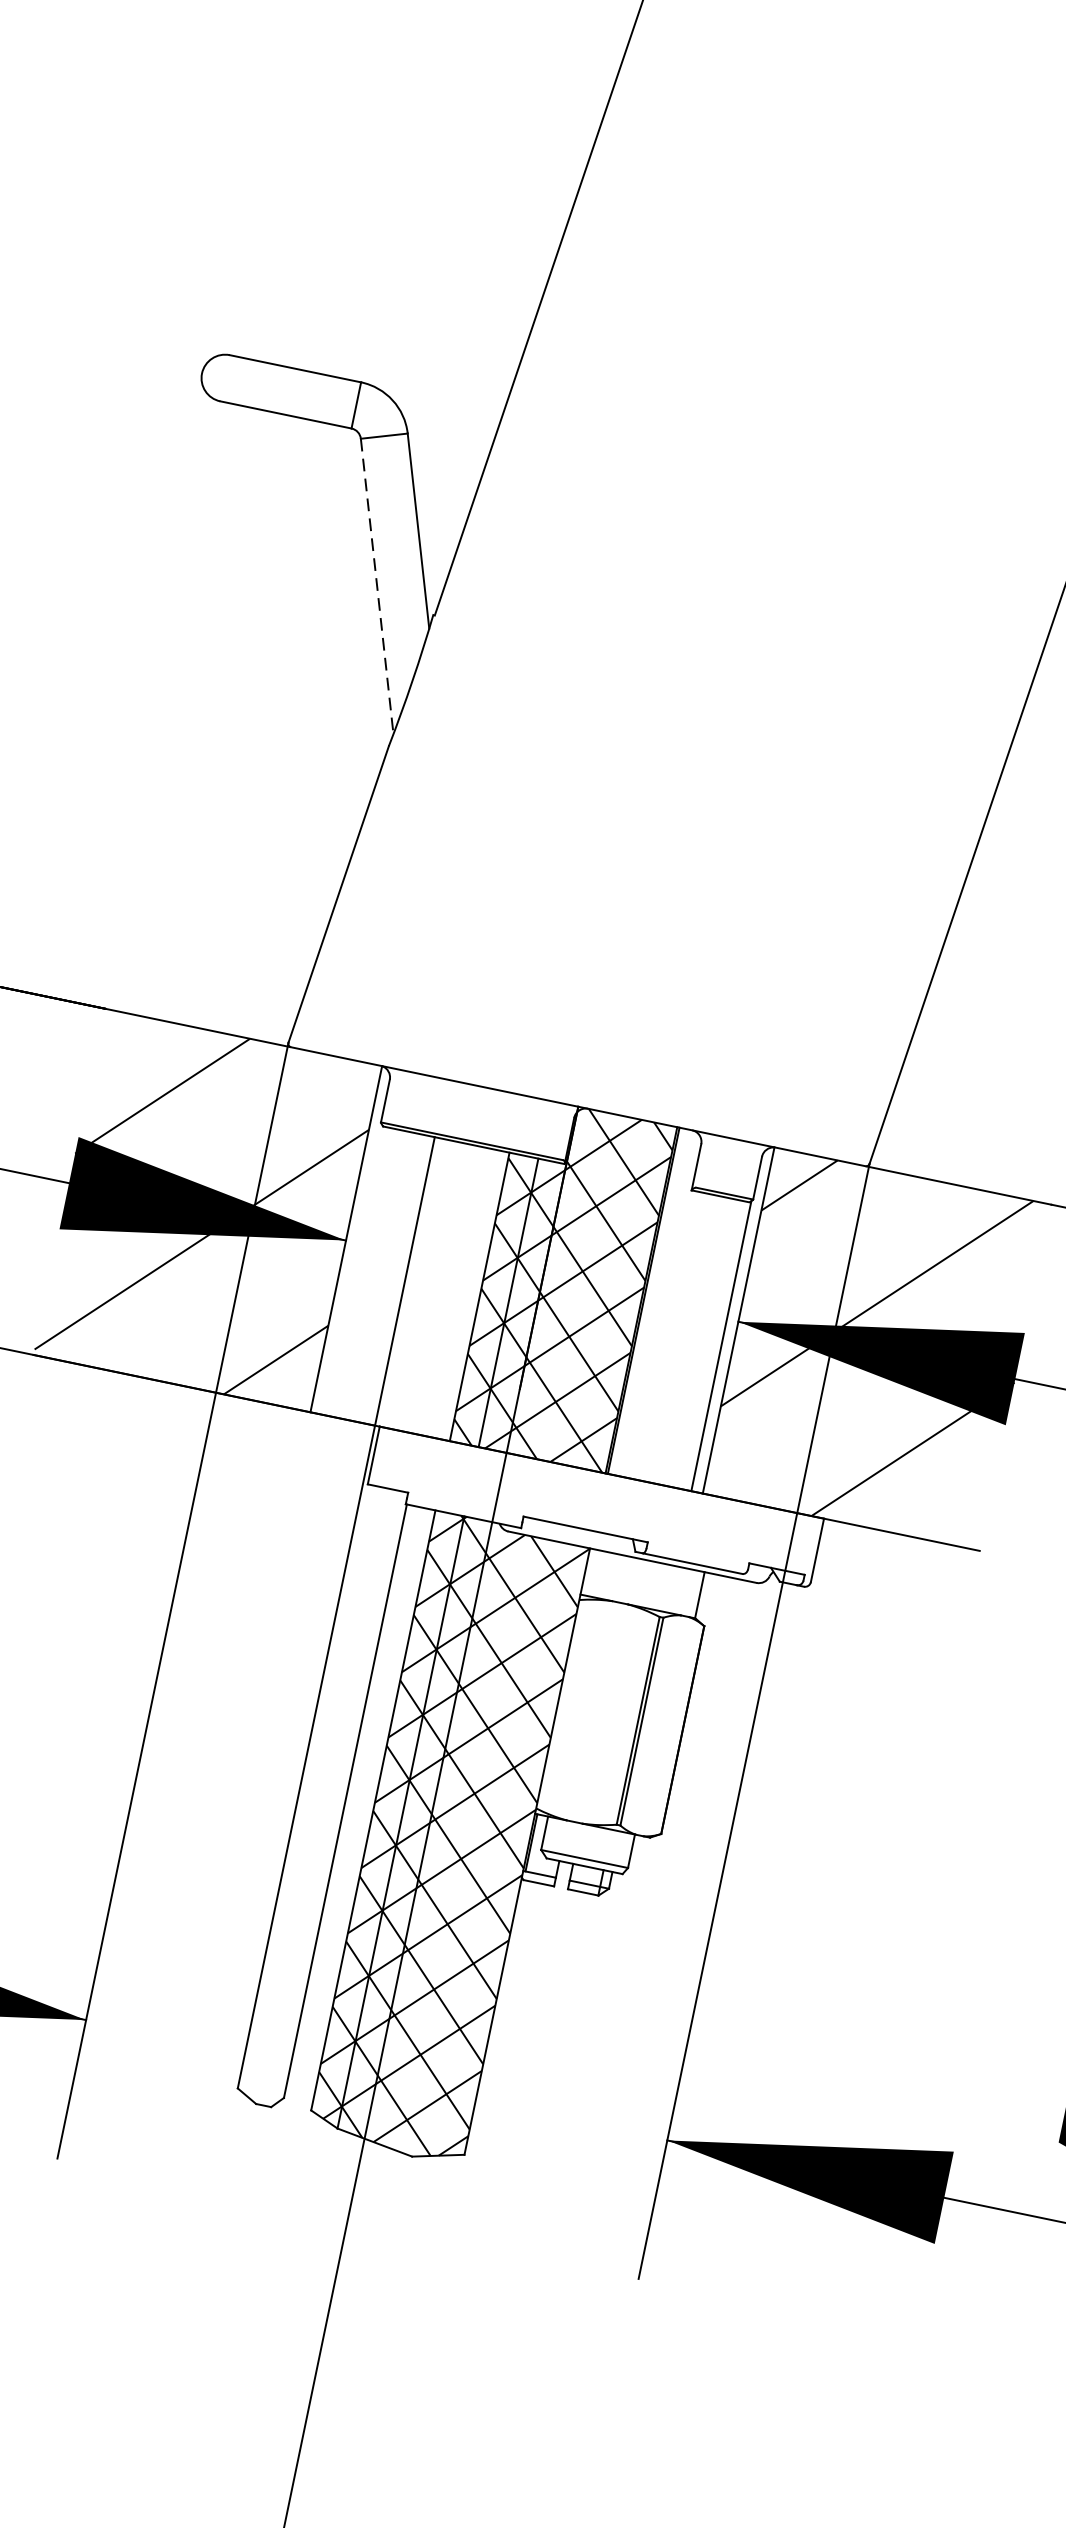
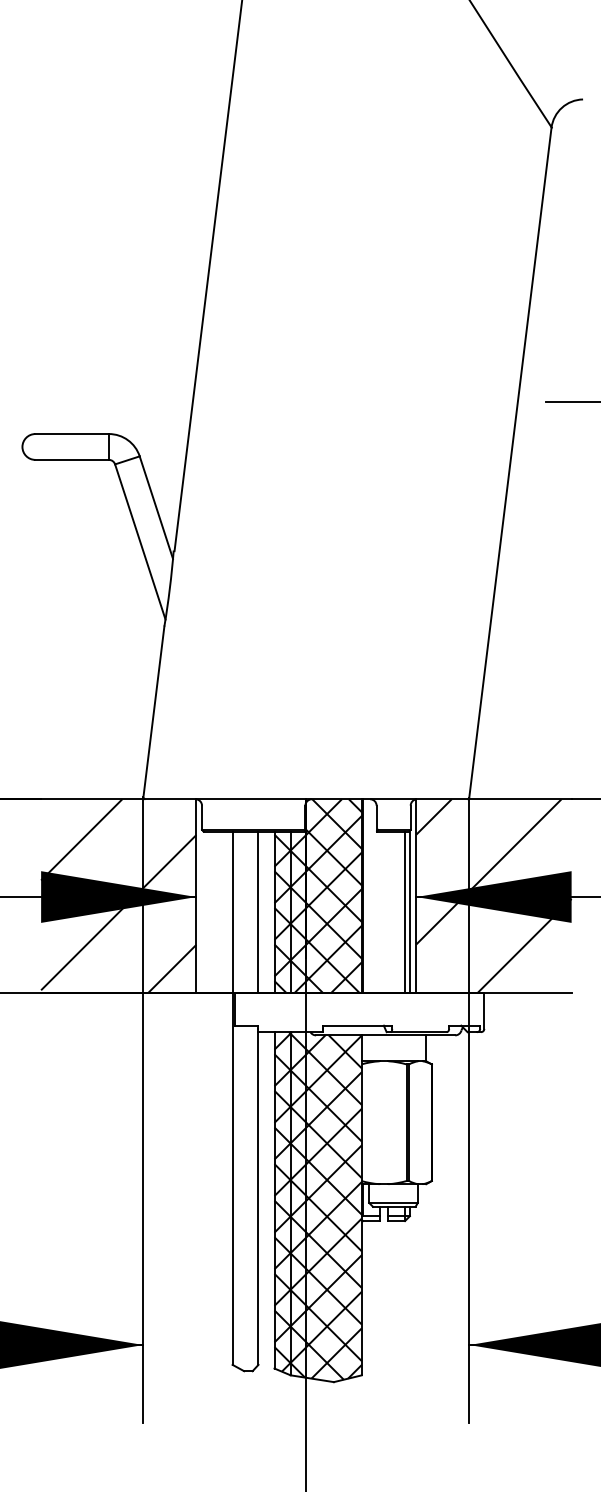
line: (377, 585) -> (140, 541), dashed -> solid
line: (451, 1291) -> (258, 912), added
line: (711, 1344) -> (404, 912), added

